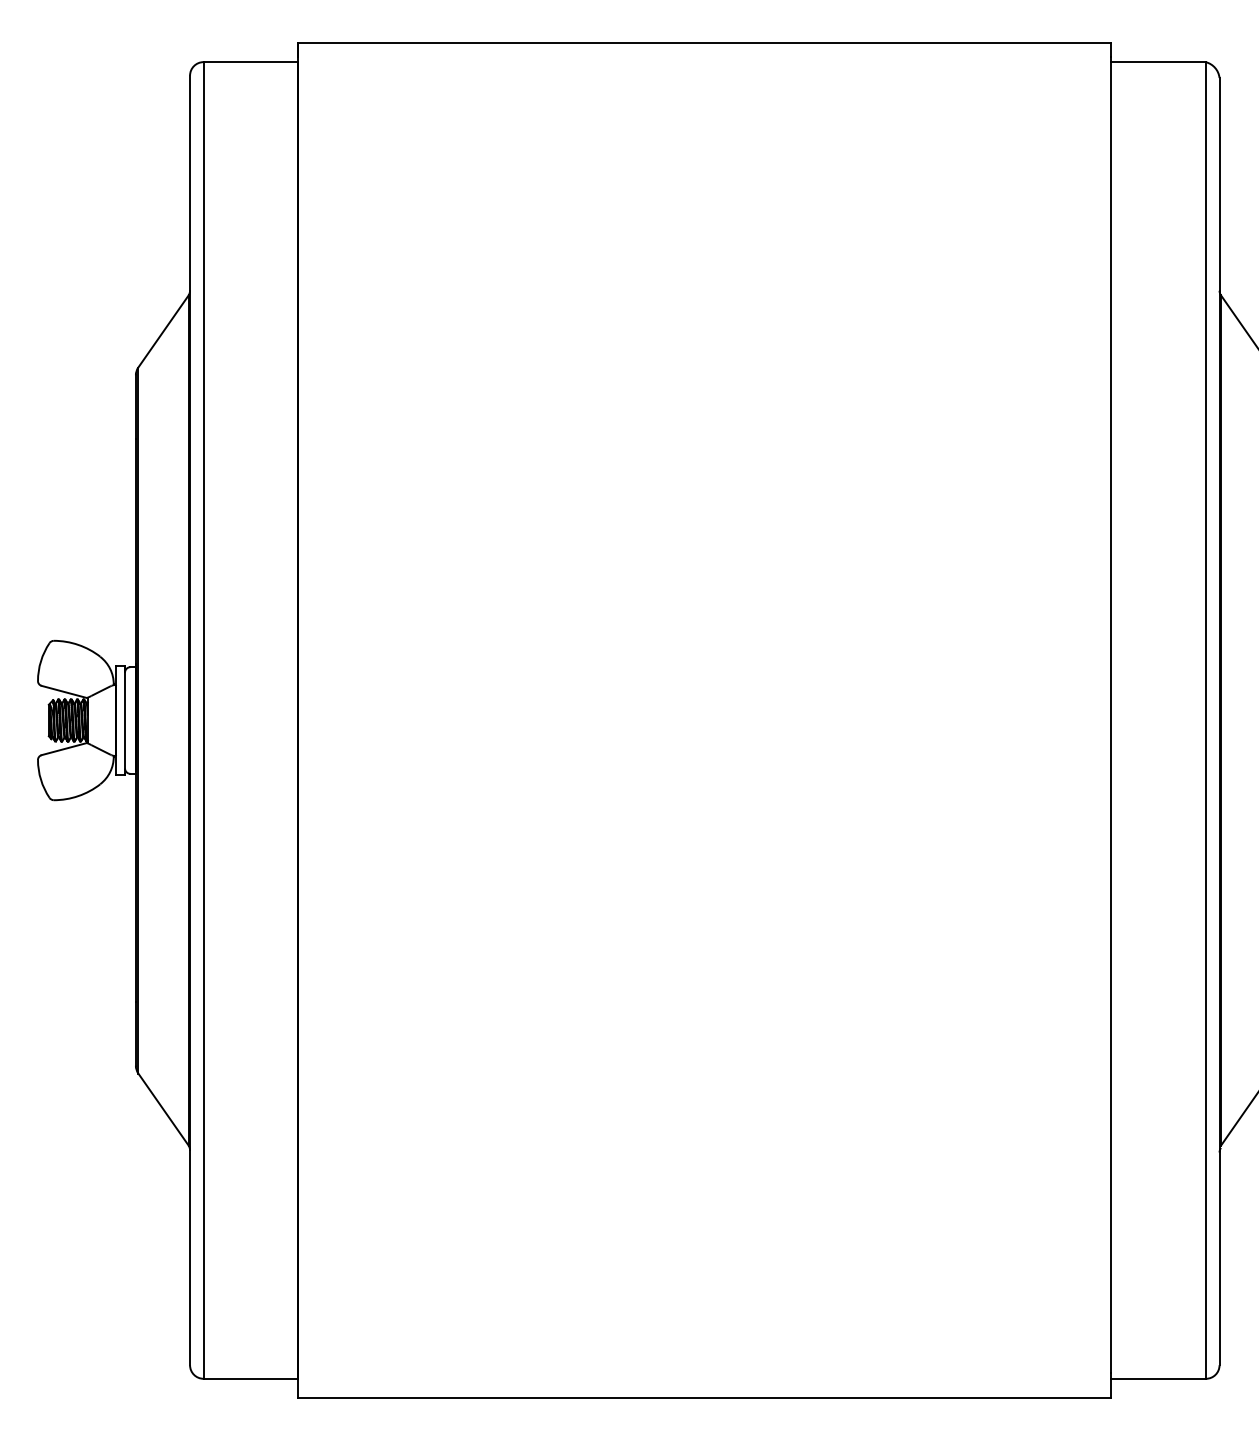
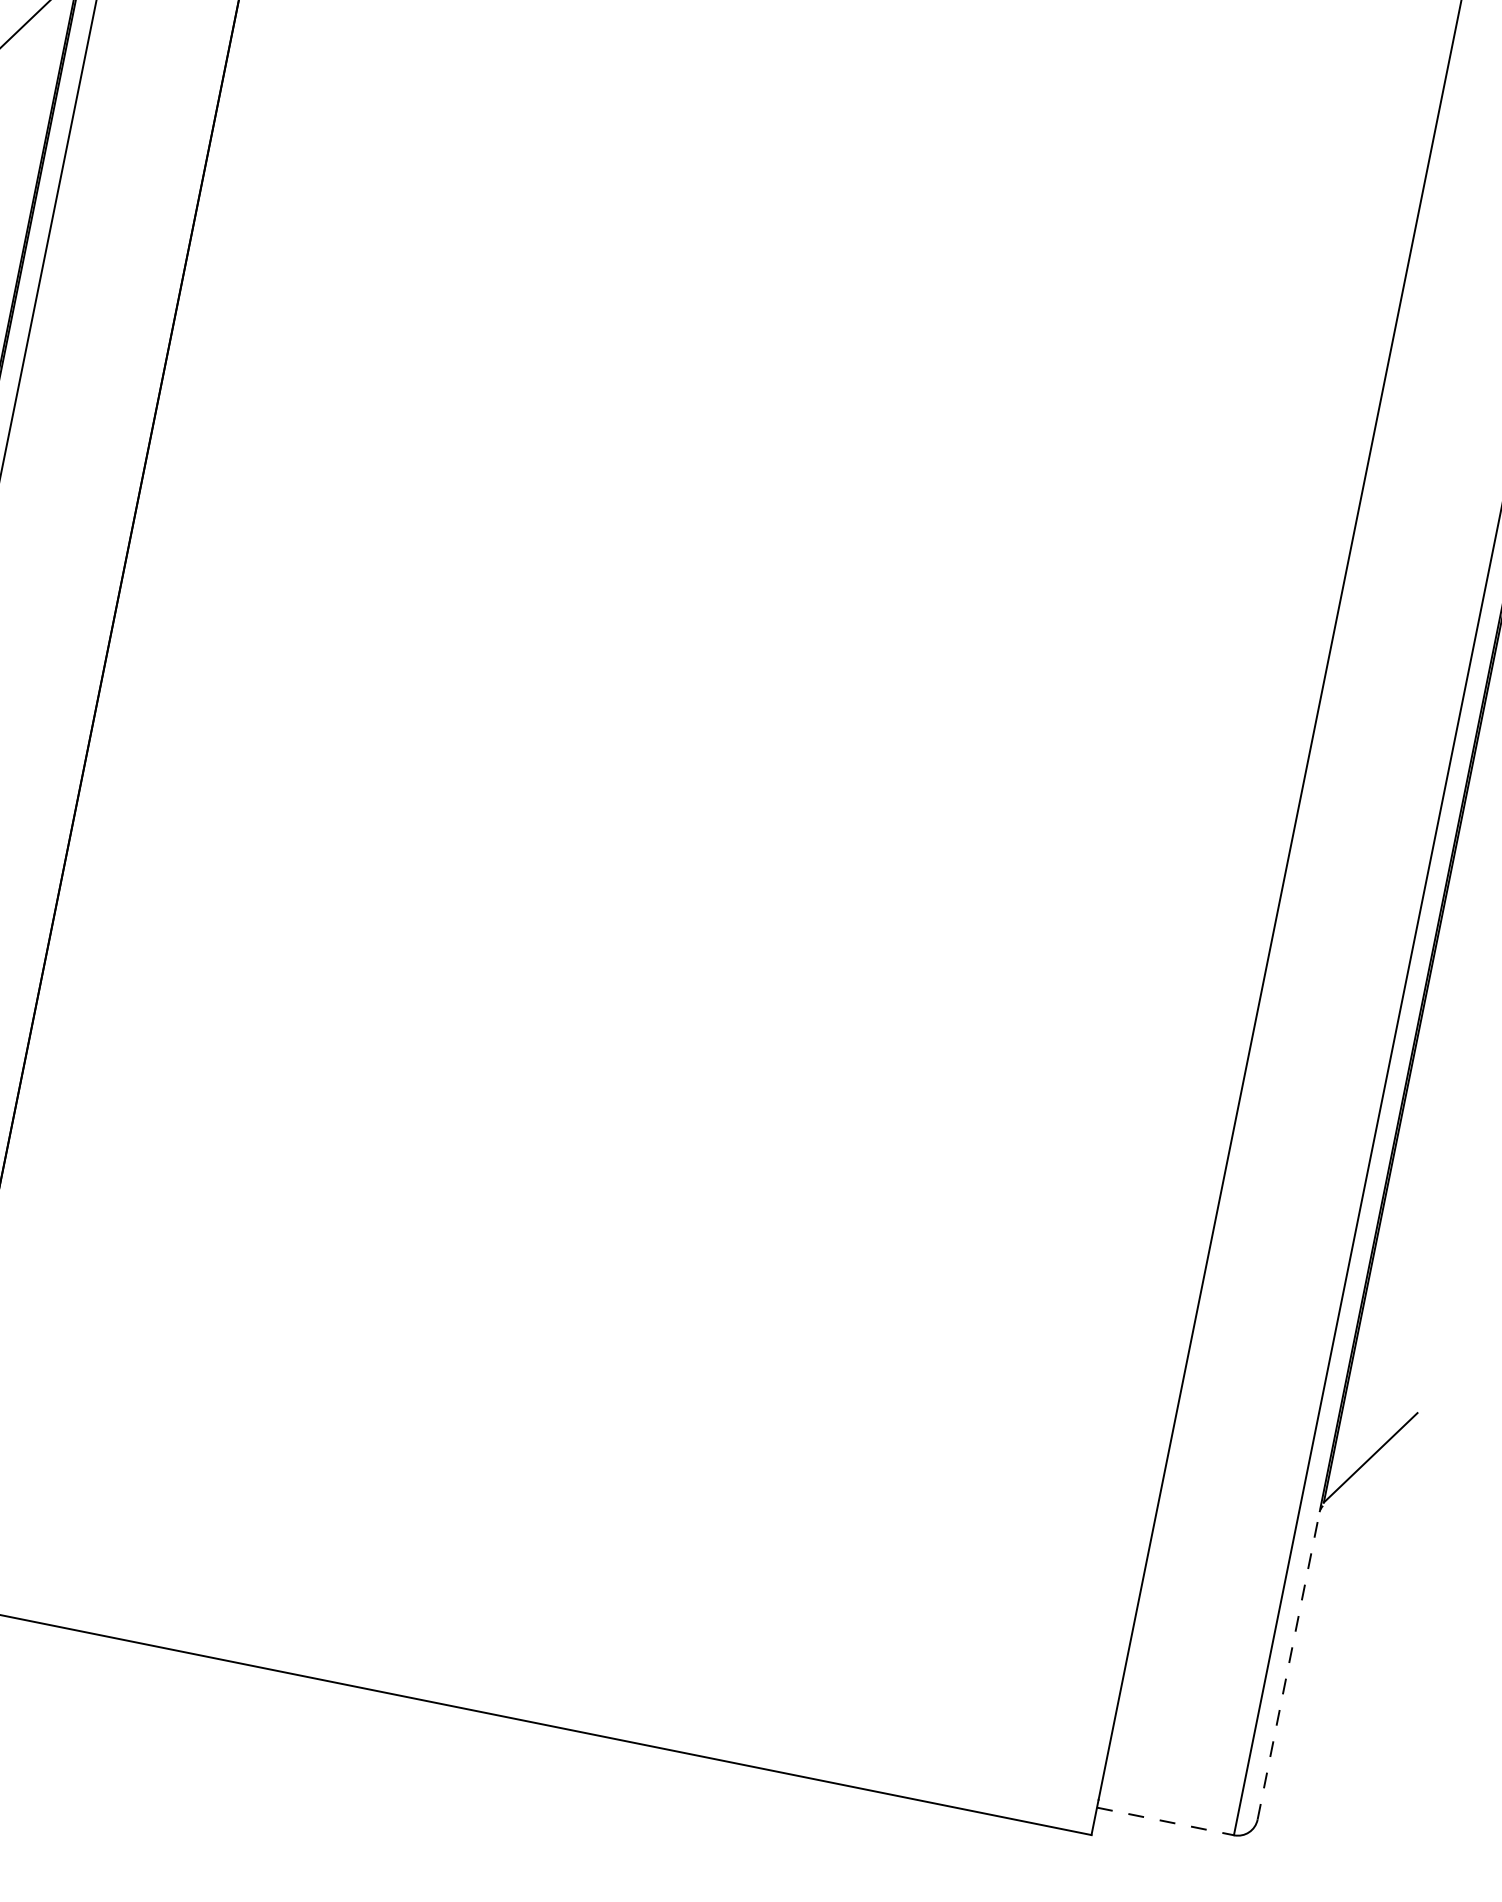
line: (1219, 1257) -> (1288, 1663), solid -> dashed
line: (1159, 1378) -> (1166, 1821), solid -> dashed

